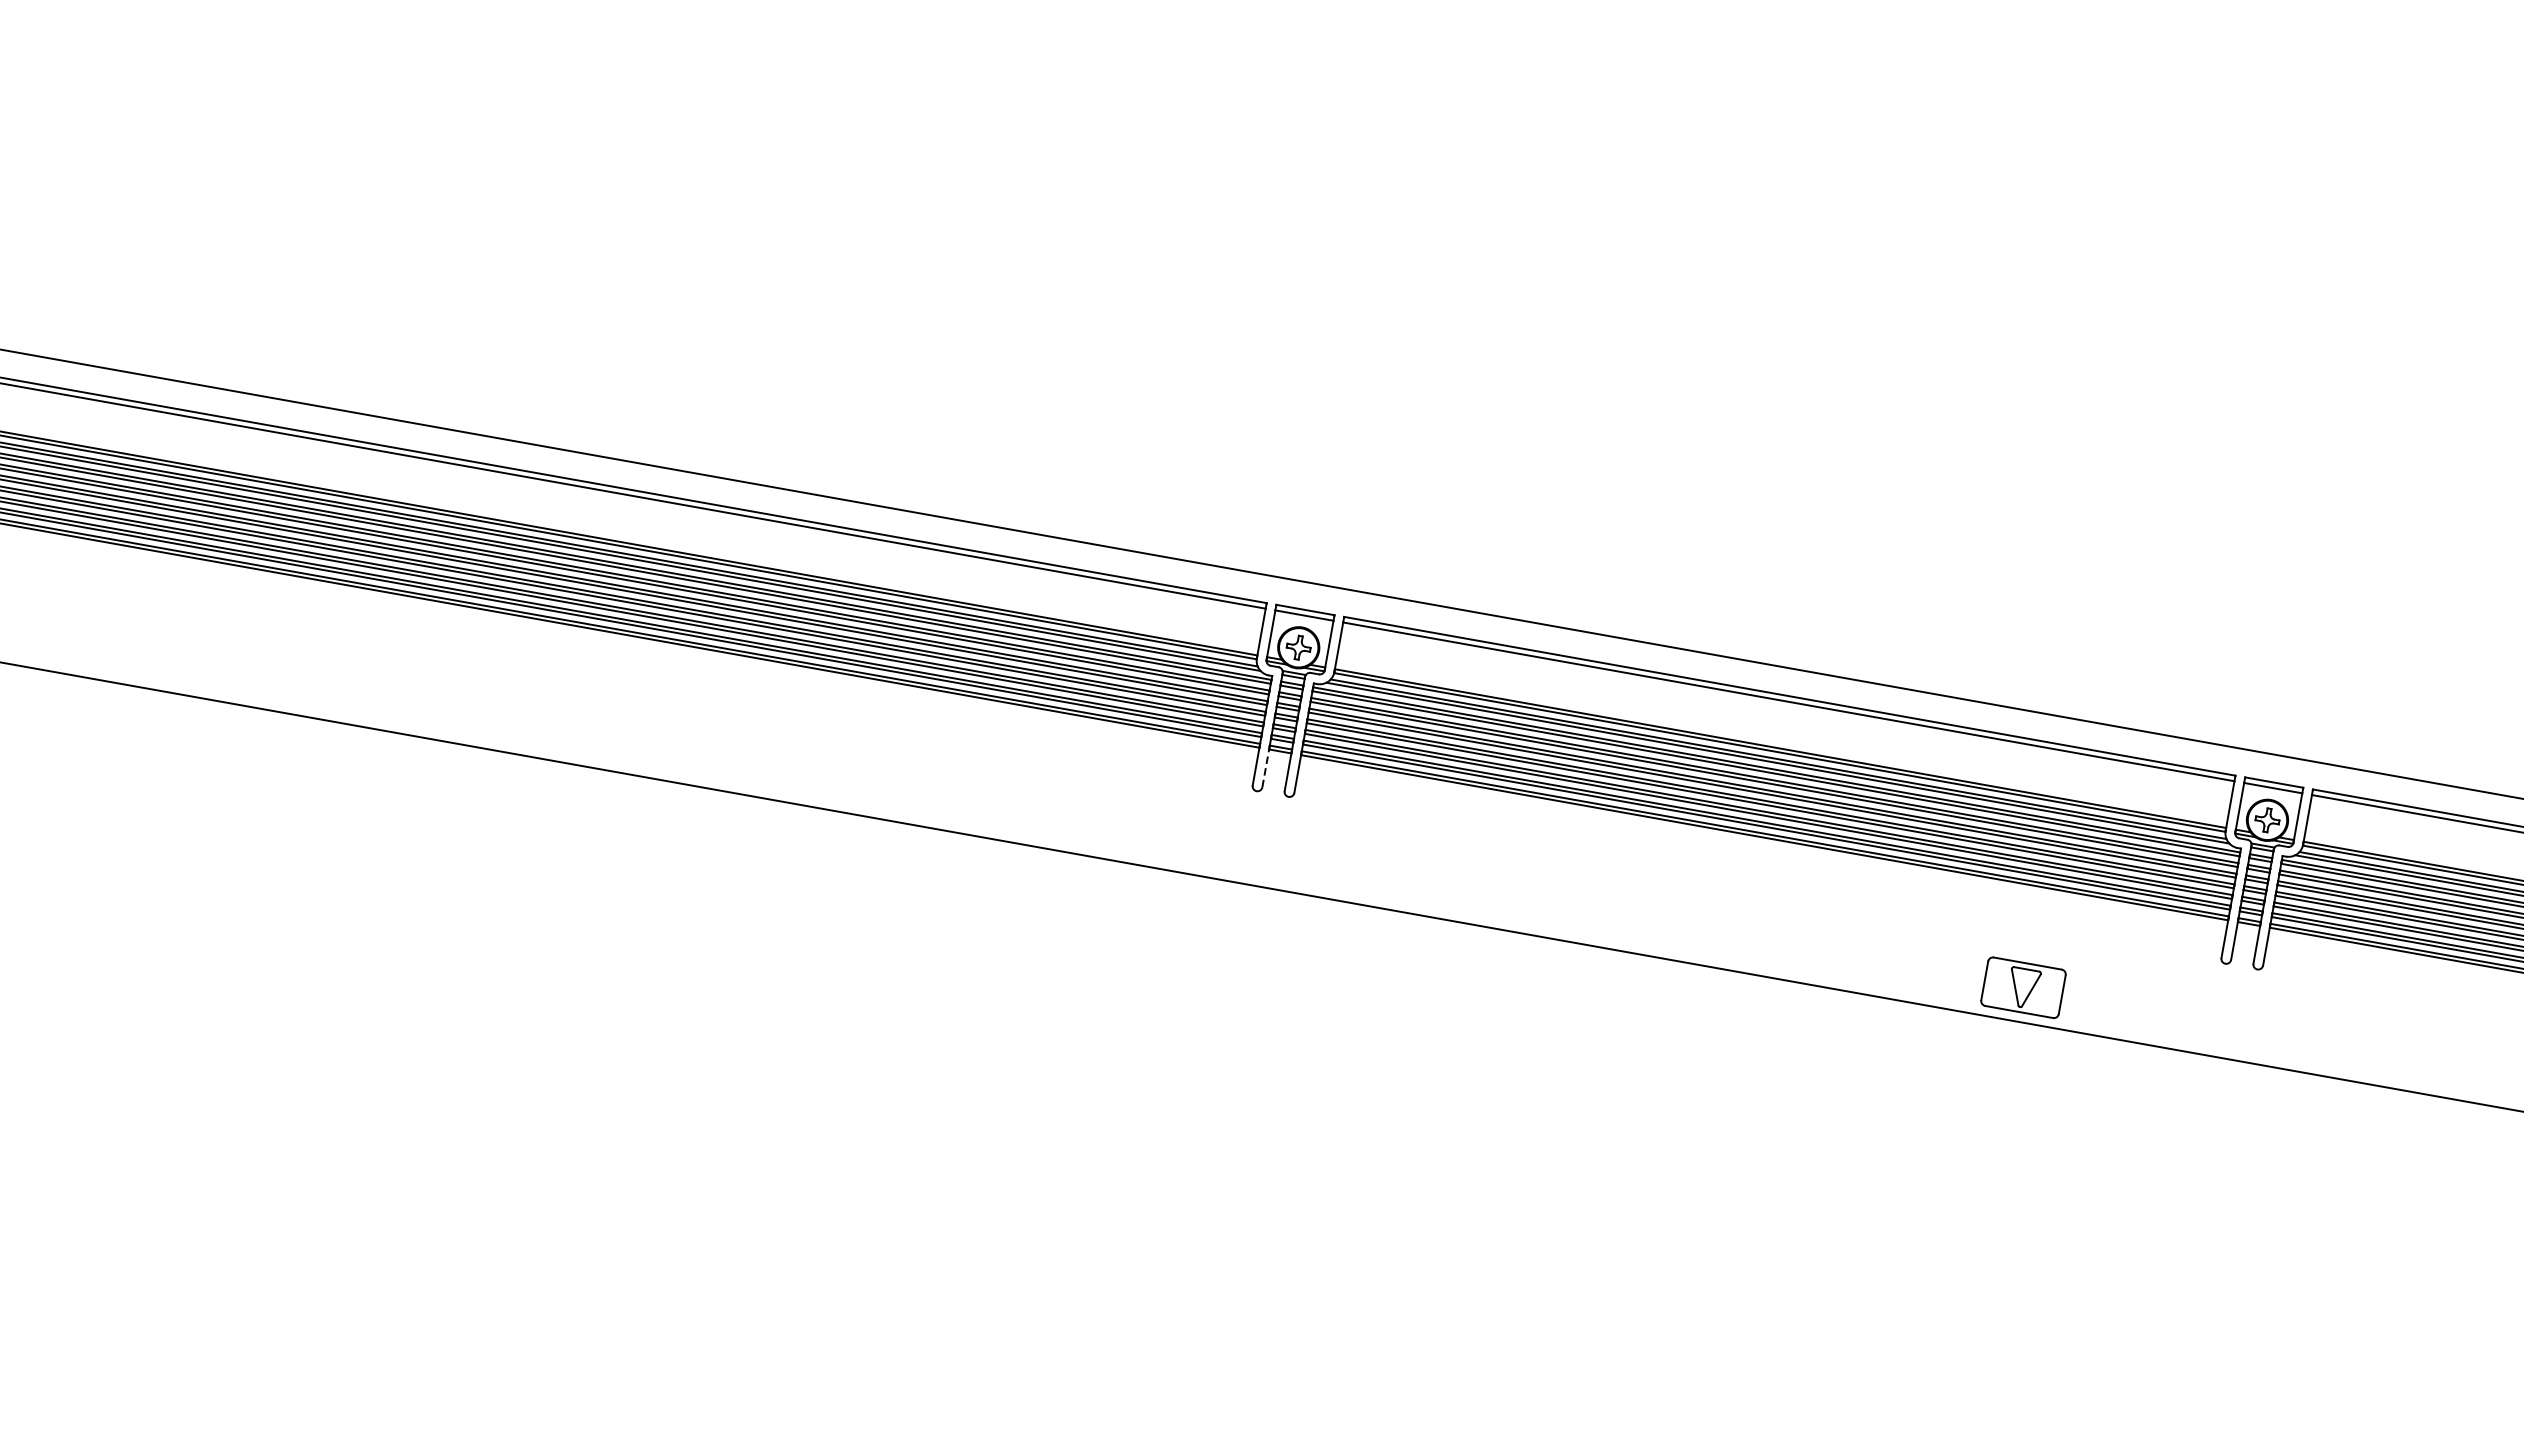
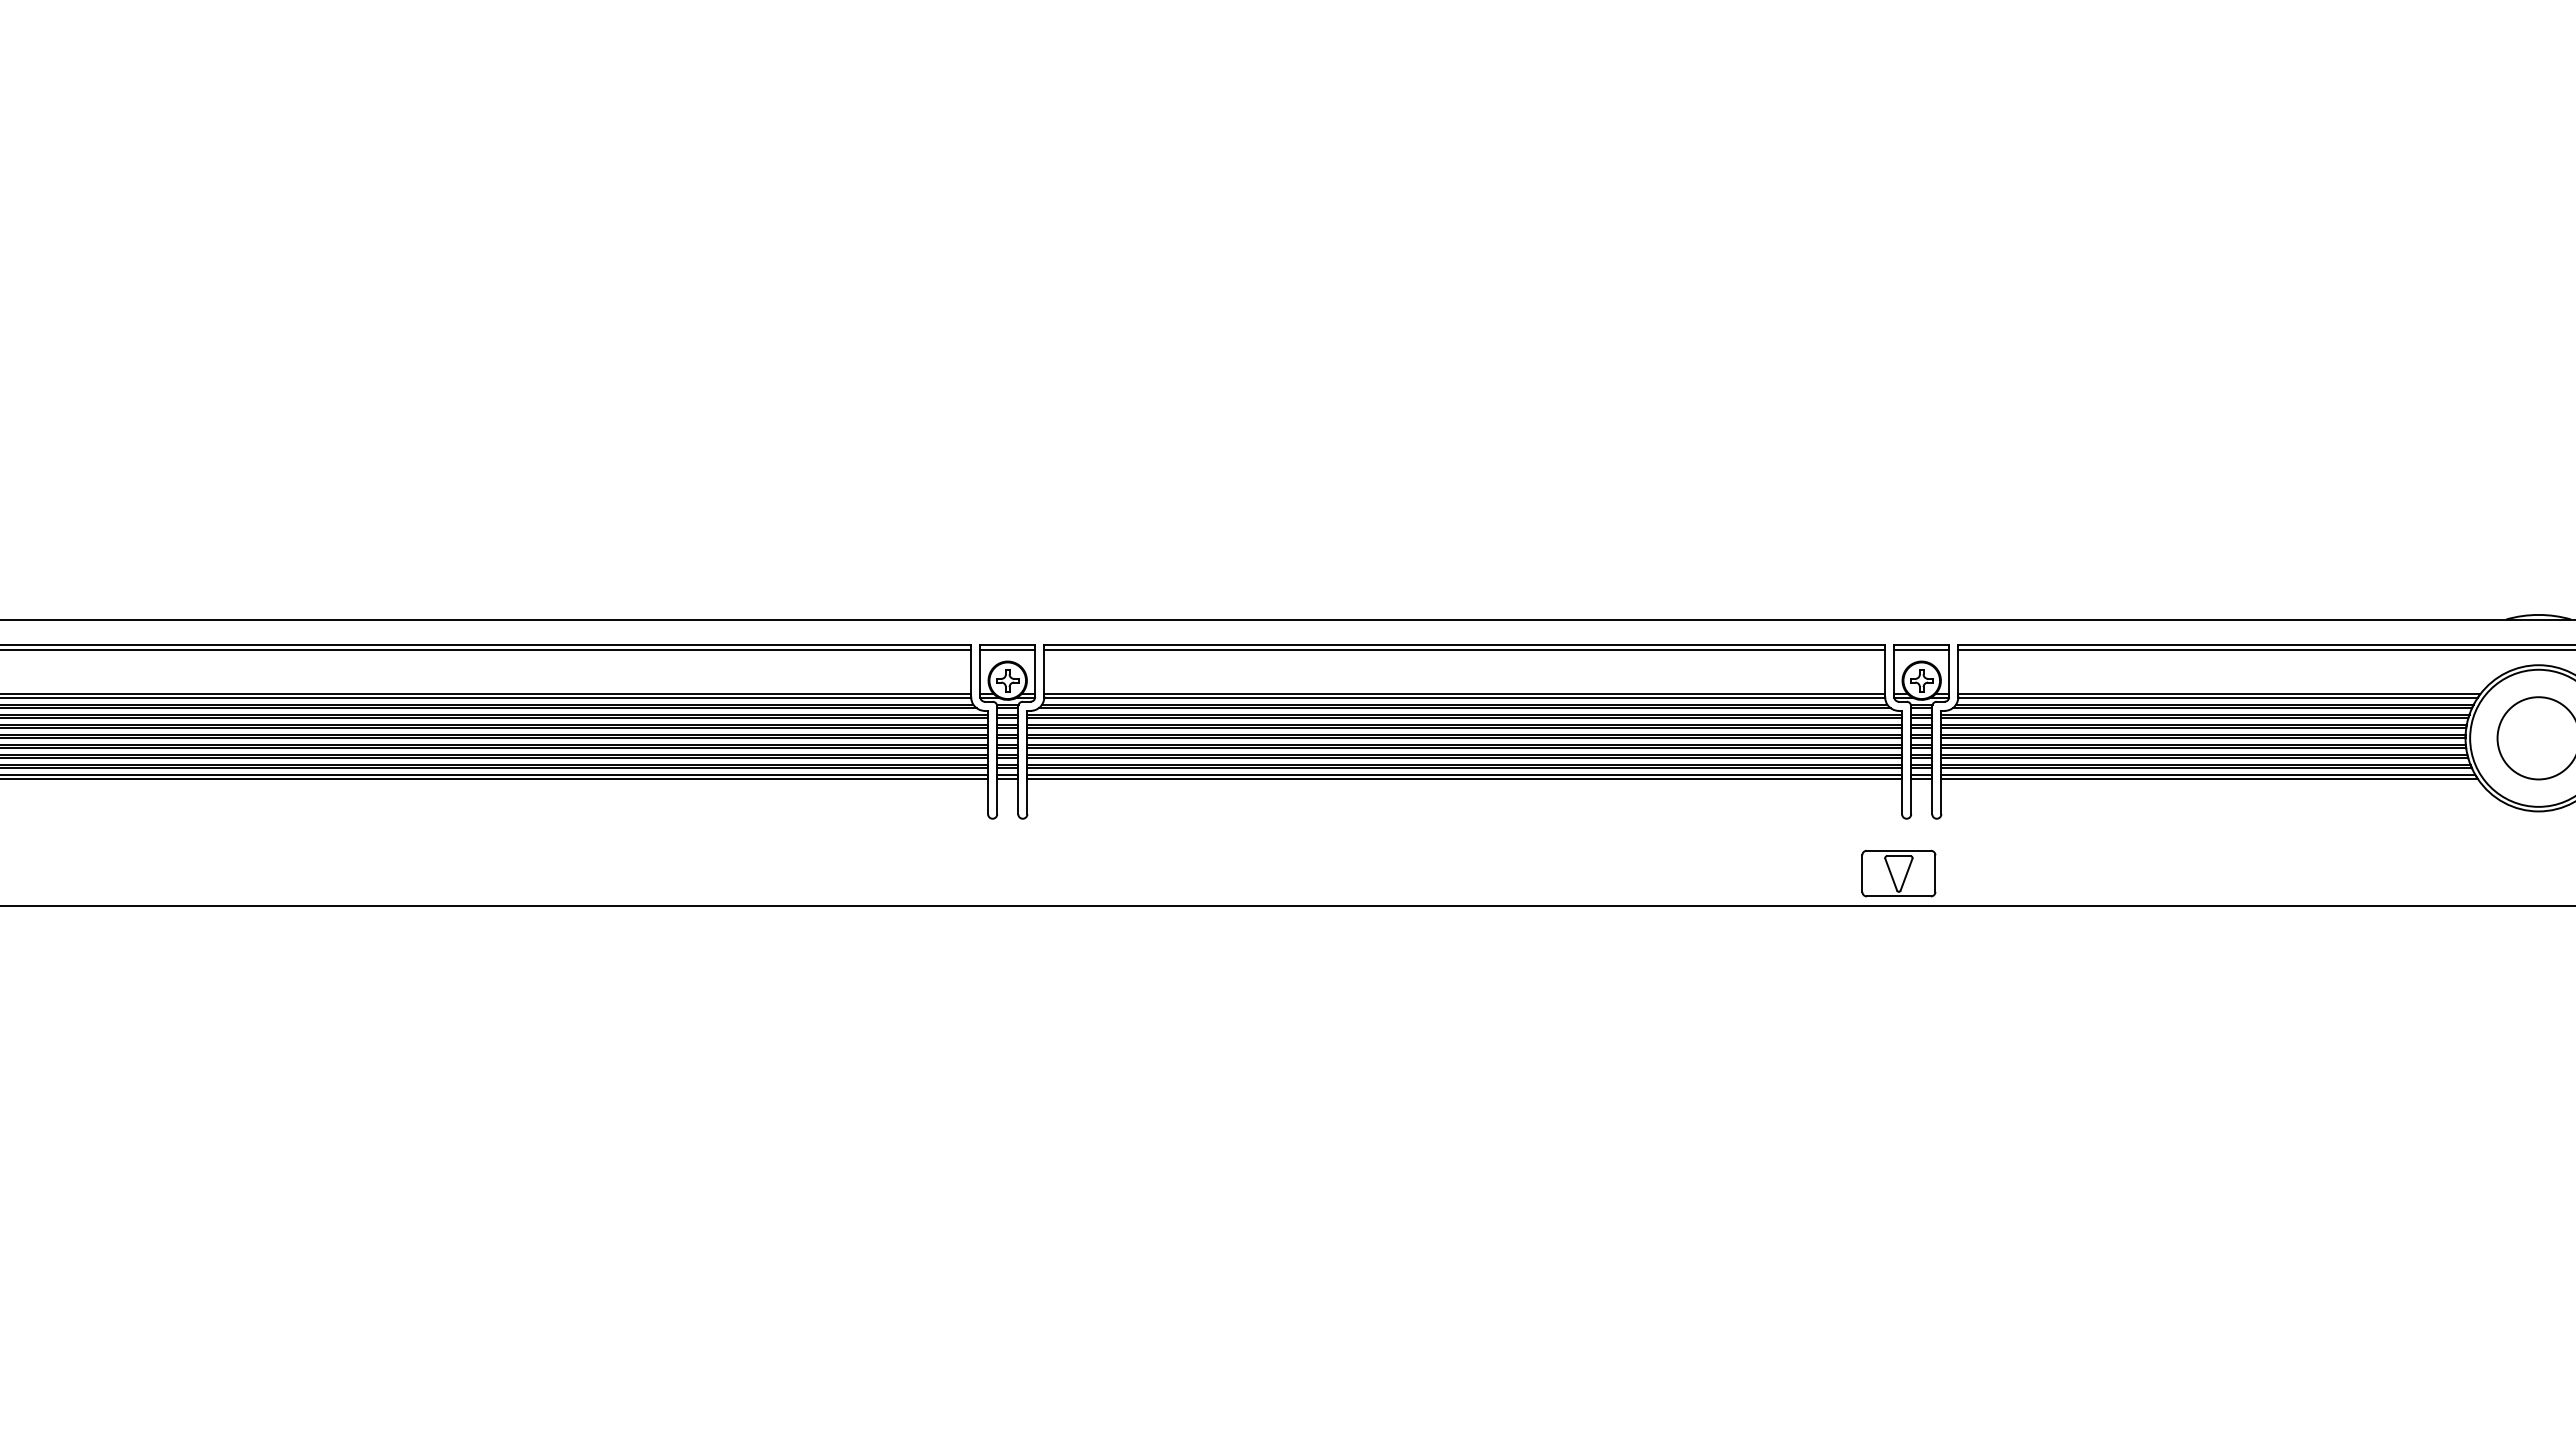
line: (1266, 768) -> (997, 796), dashed -> solid
part: (2023, 987) -> (1898, 873), moved

